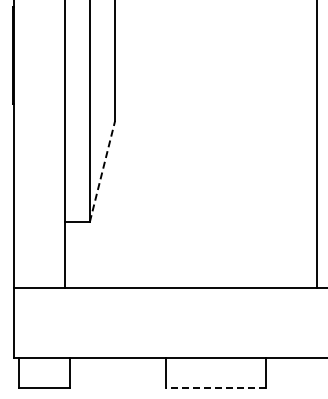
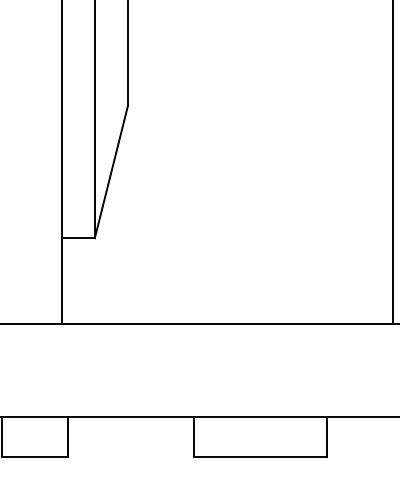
line: (102, 171) -> (111, 171), dashed -> solid
line: (215, 388) -> (259, 456), dashed -> solid

